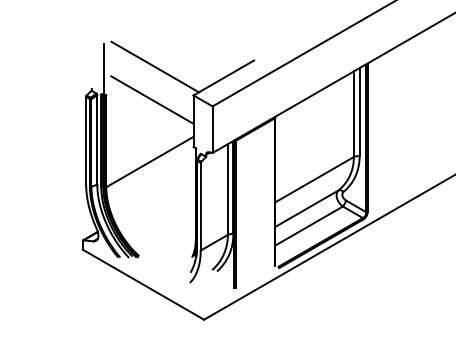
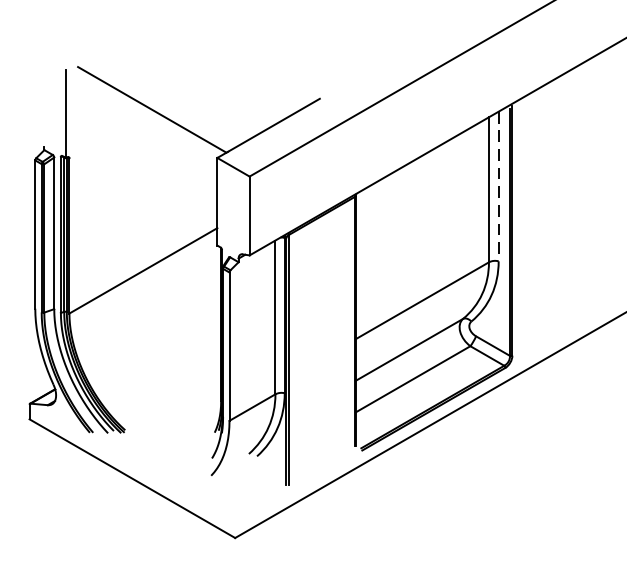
line: (152, 99) -> (147, 164), removed
line: (359, 112) -> (498, 186), solid -> dashed

